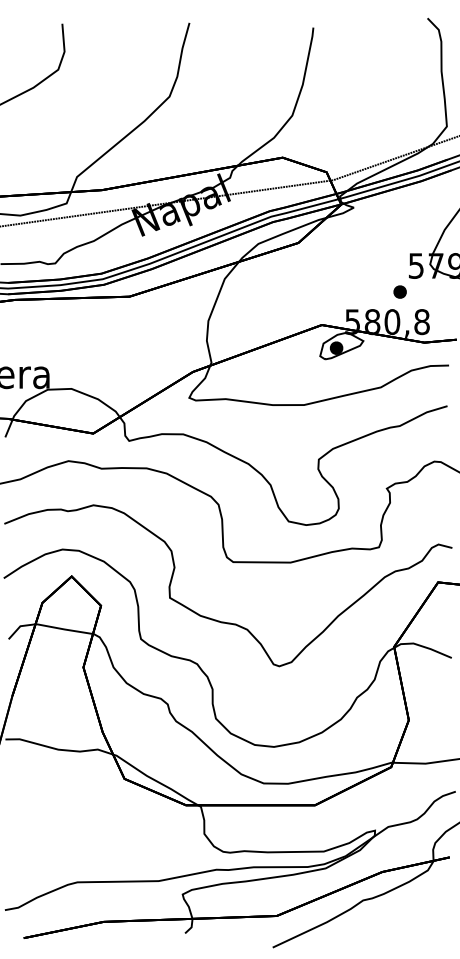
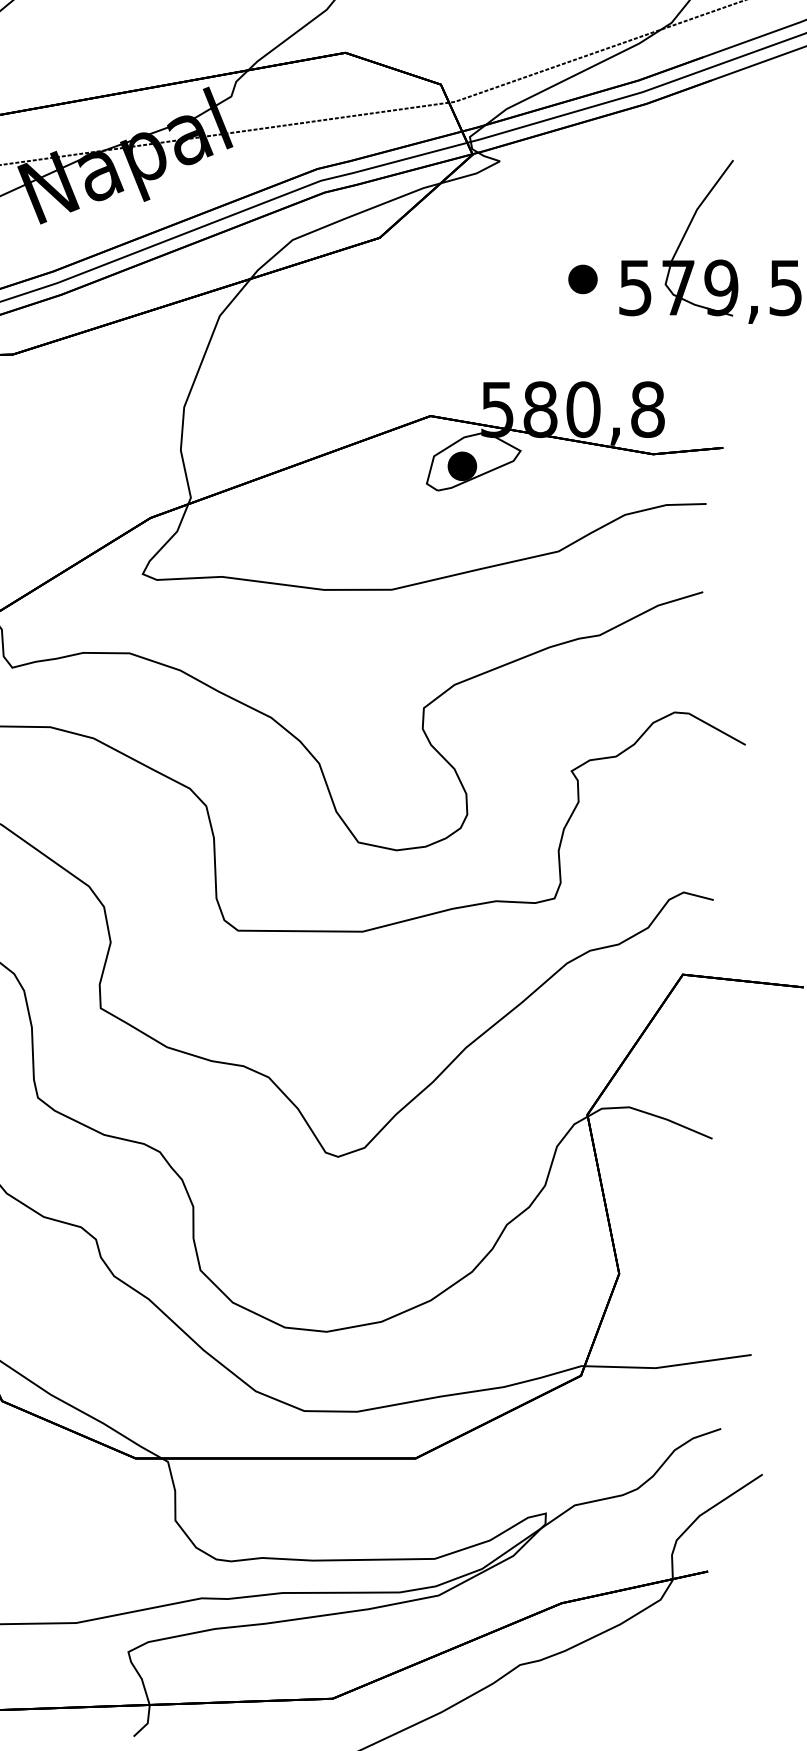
part: (399, 291) -> (581, 278), moved

